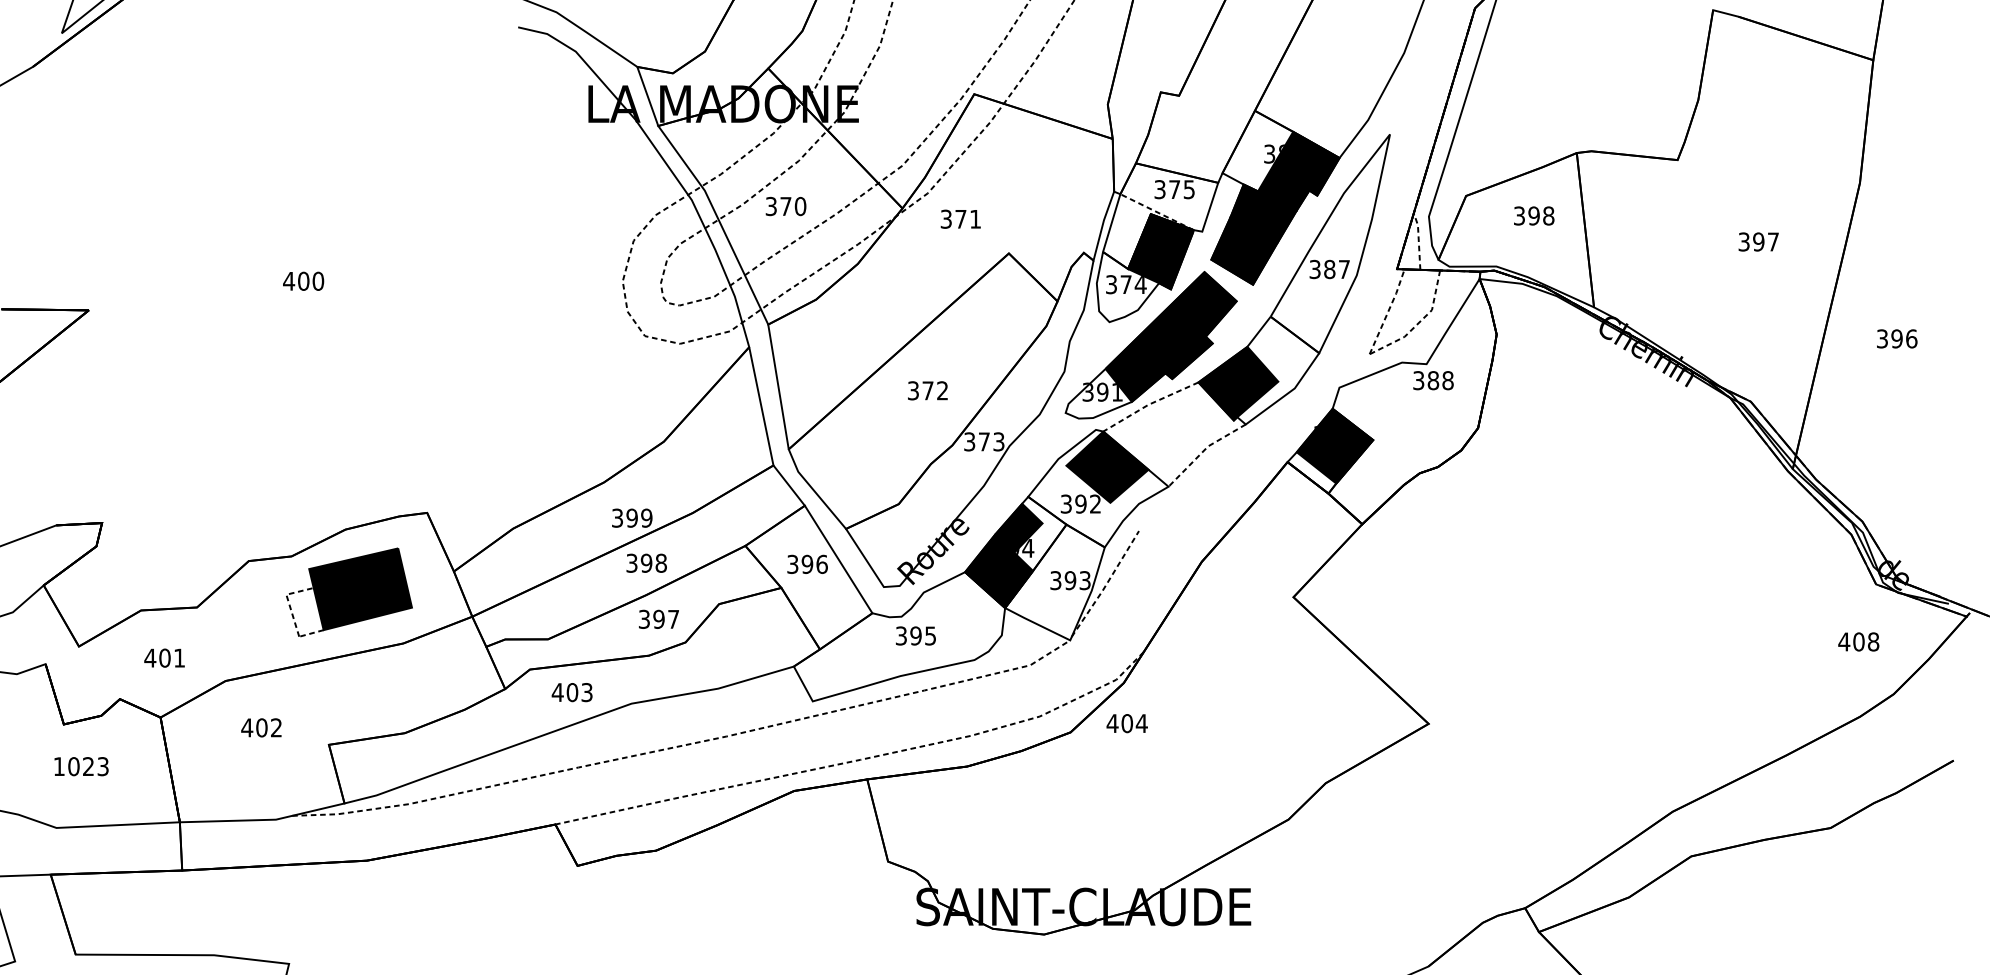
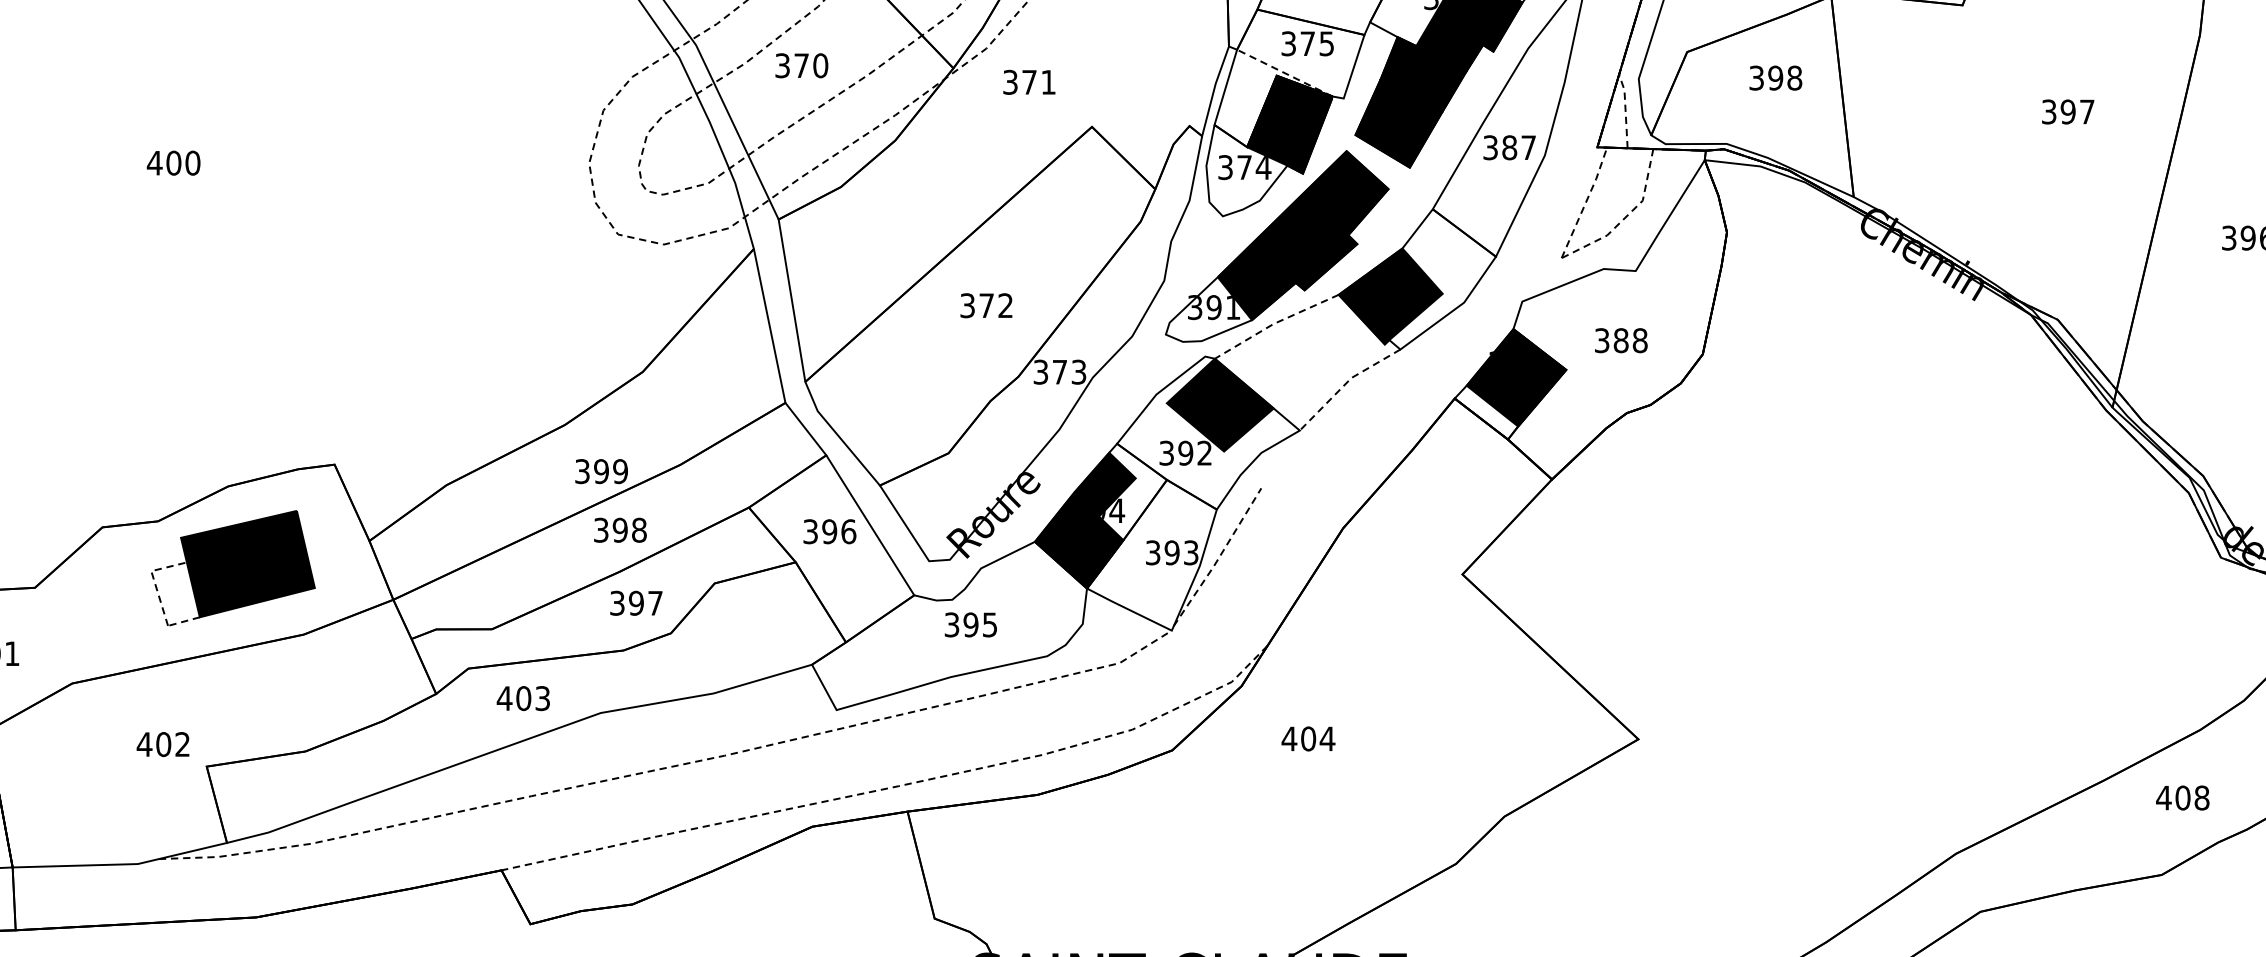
text: (1433, 380) -> (1621, 340), moved
text: (1858, 641) -> (2182, 797), moved
text: (1126, 723) -> (1307, 738), moved
text: (261, 727) -> (163, 744), moved

